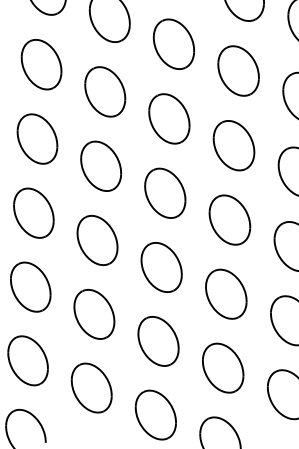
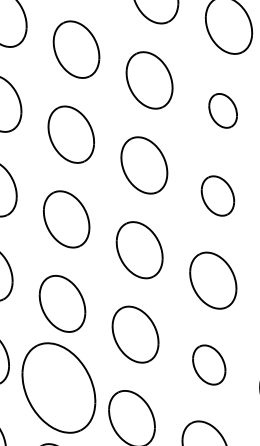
part: (238, 70) -> (223, 110), size x0.6
part: (233, 145) -> (217, 195), size x0.7
part: (226, 293) -> (209, 364), size x0.7
part: (94, 314) -> (59, 388), size x1.6

